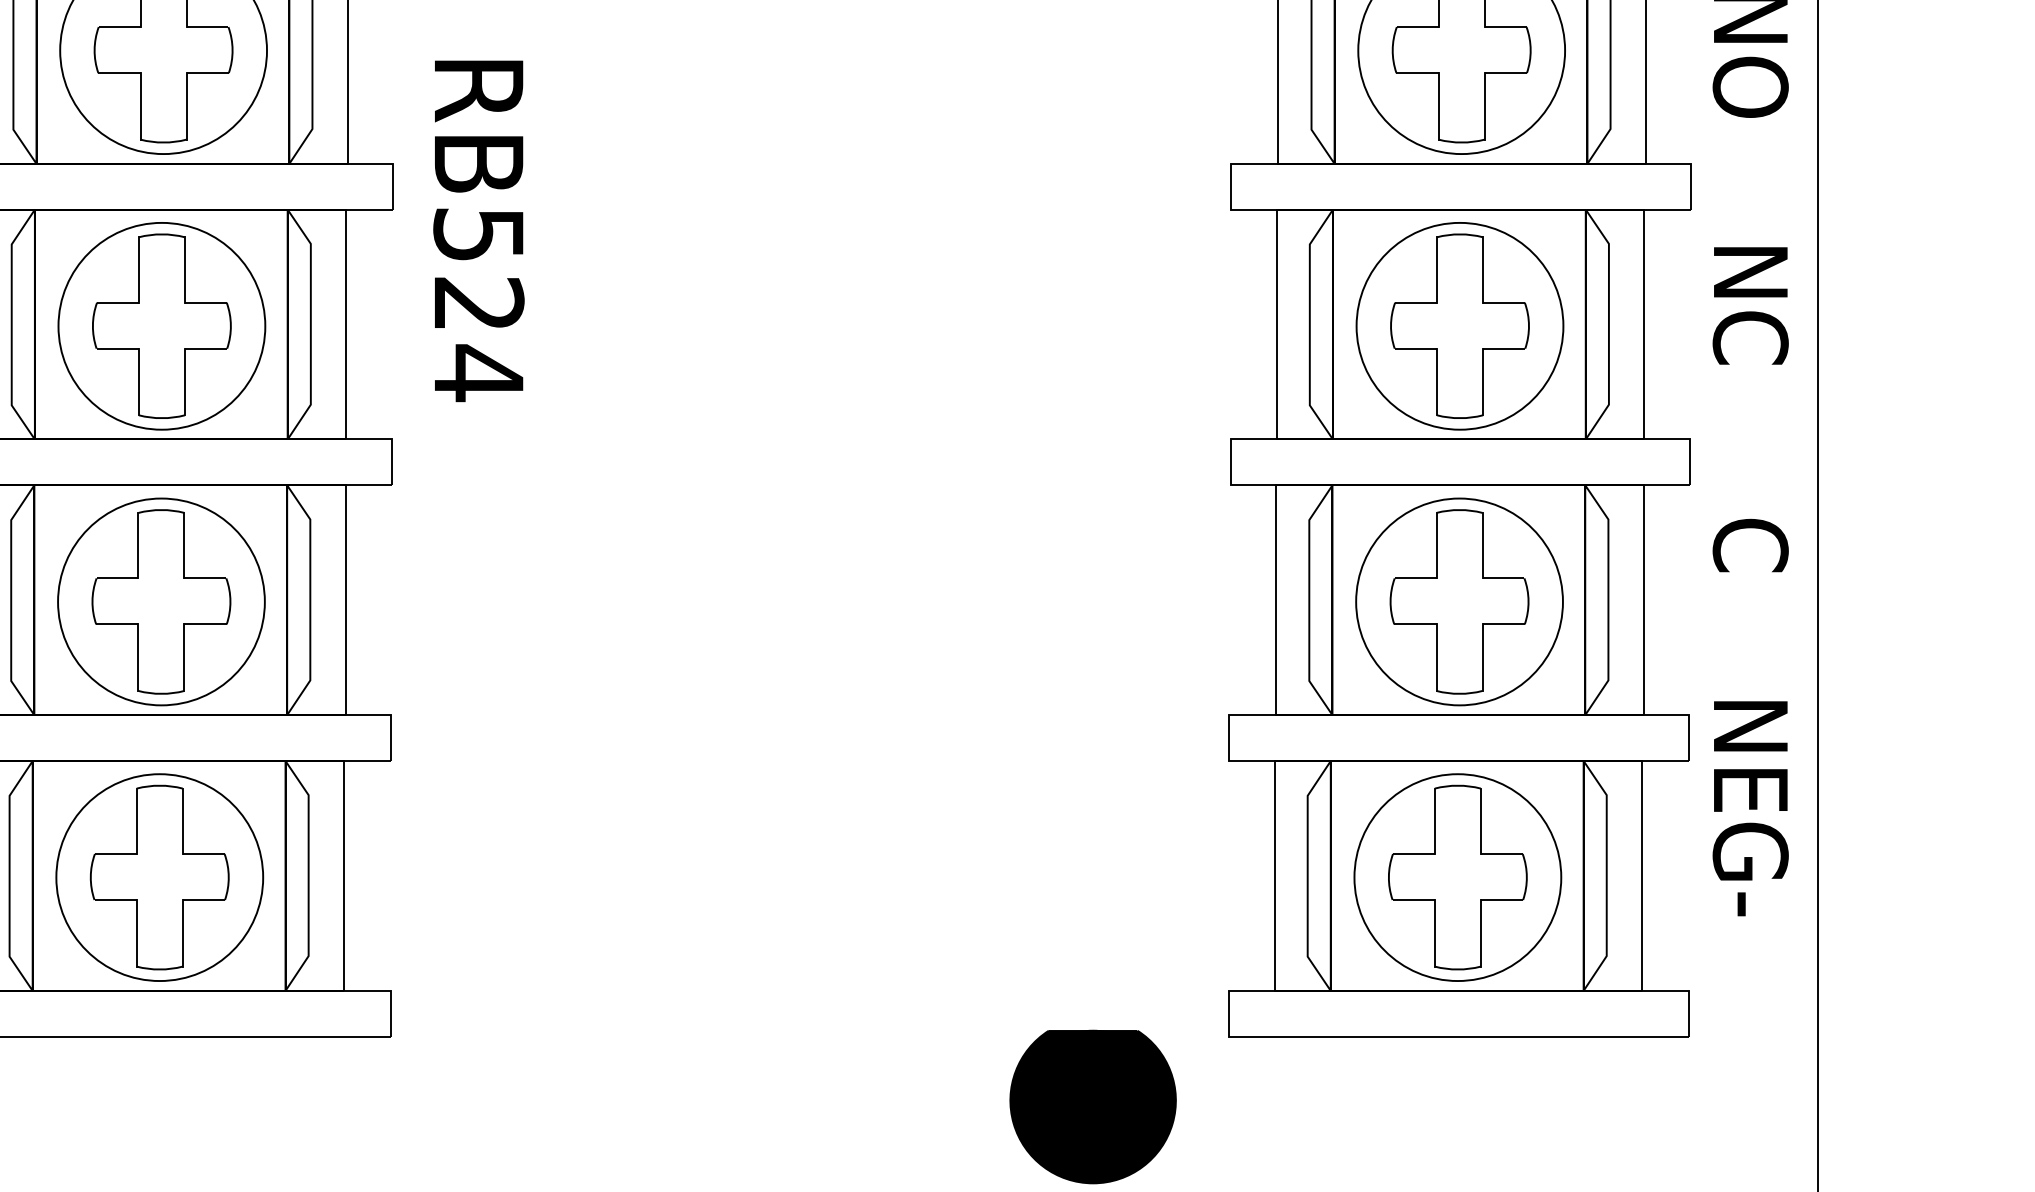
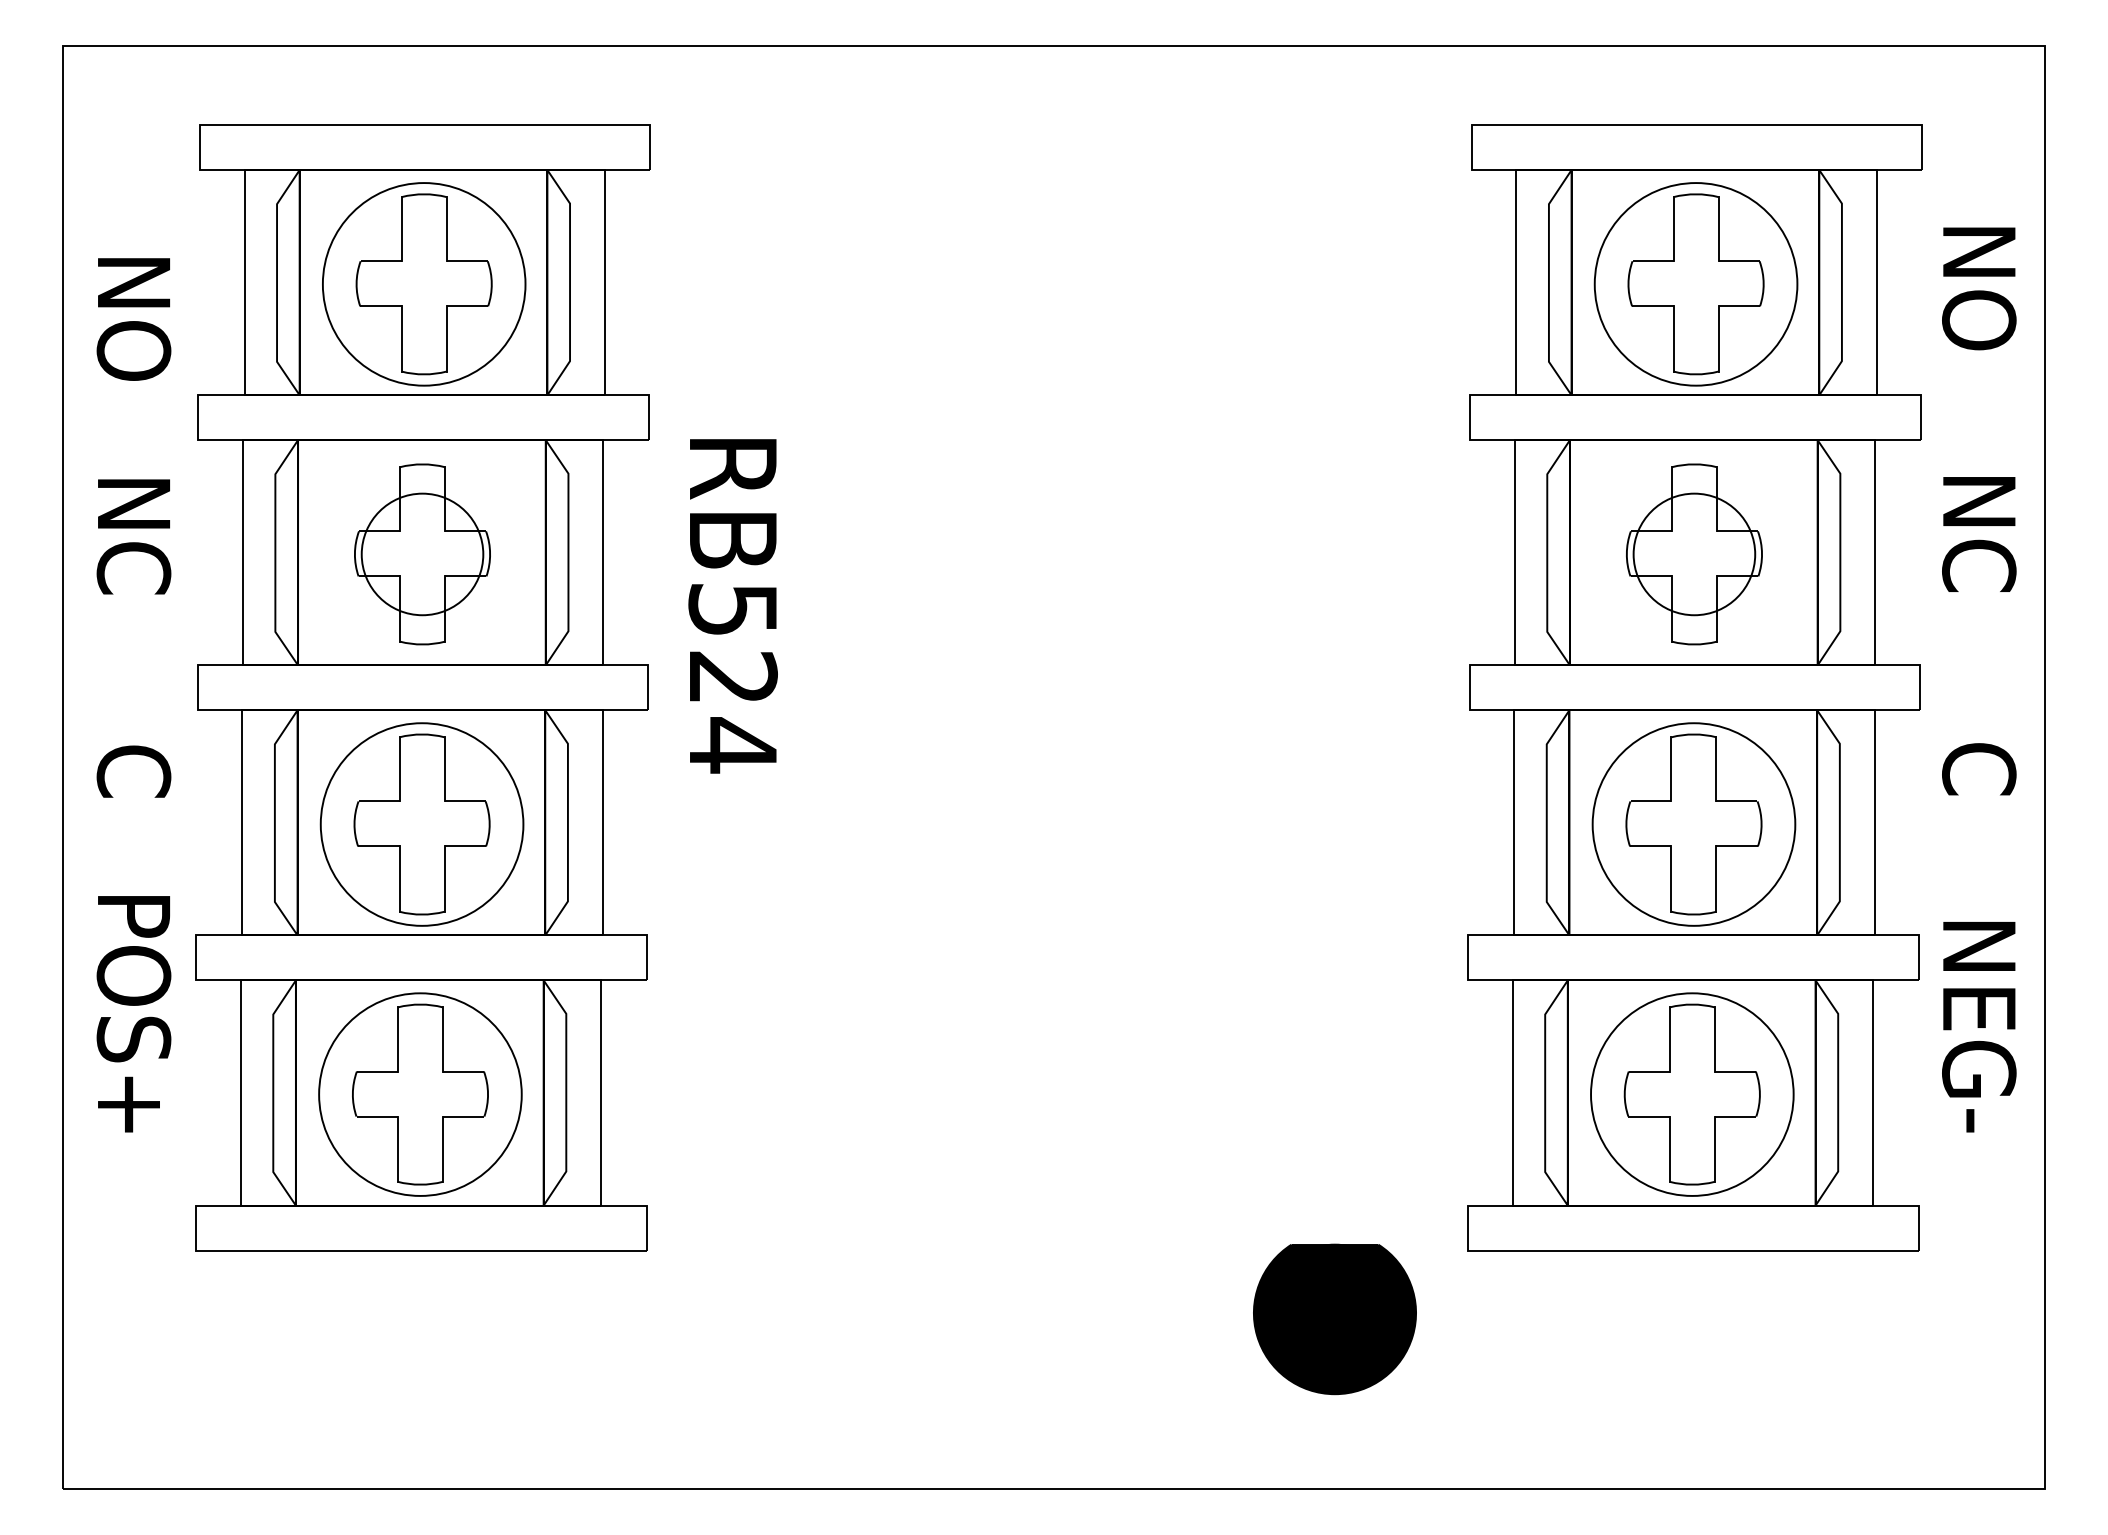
text: (478, 231) -> (732, 606), moved
circle: (161, 326) -> (422, 554), size x0.6
circle: (1460, 326) -> (1694, 554), size x0.6

